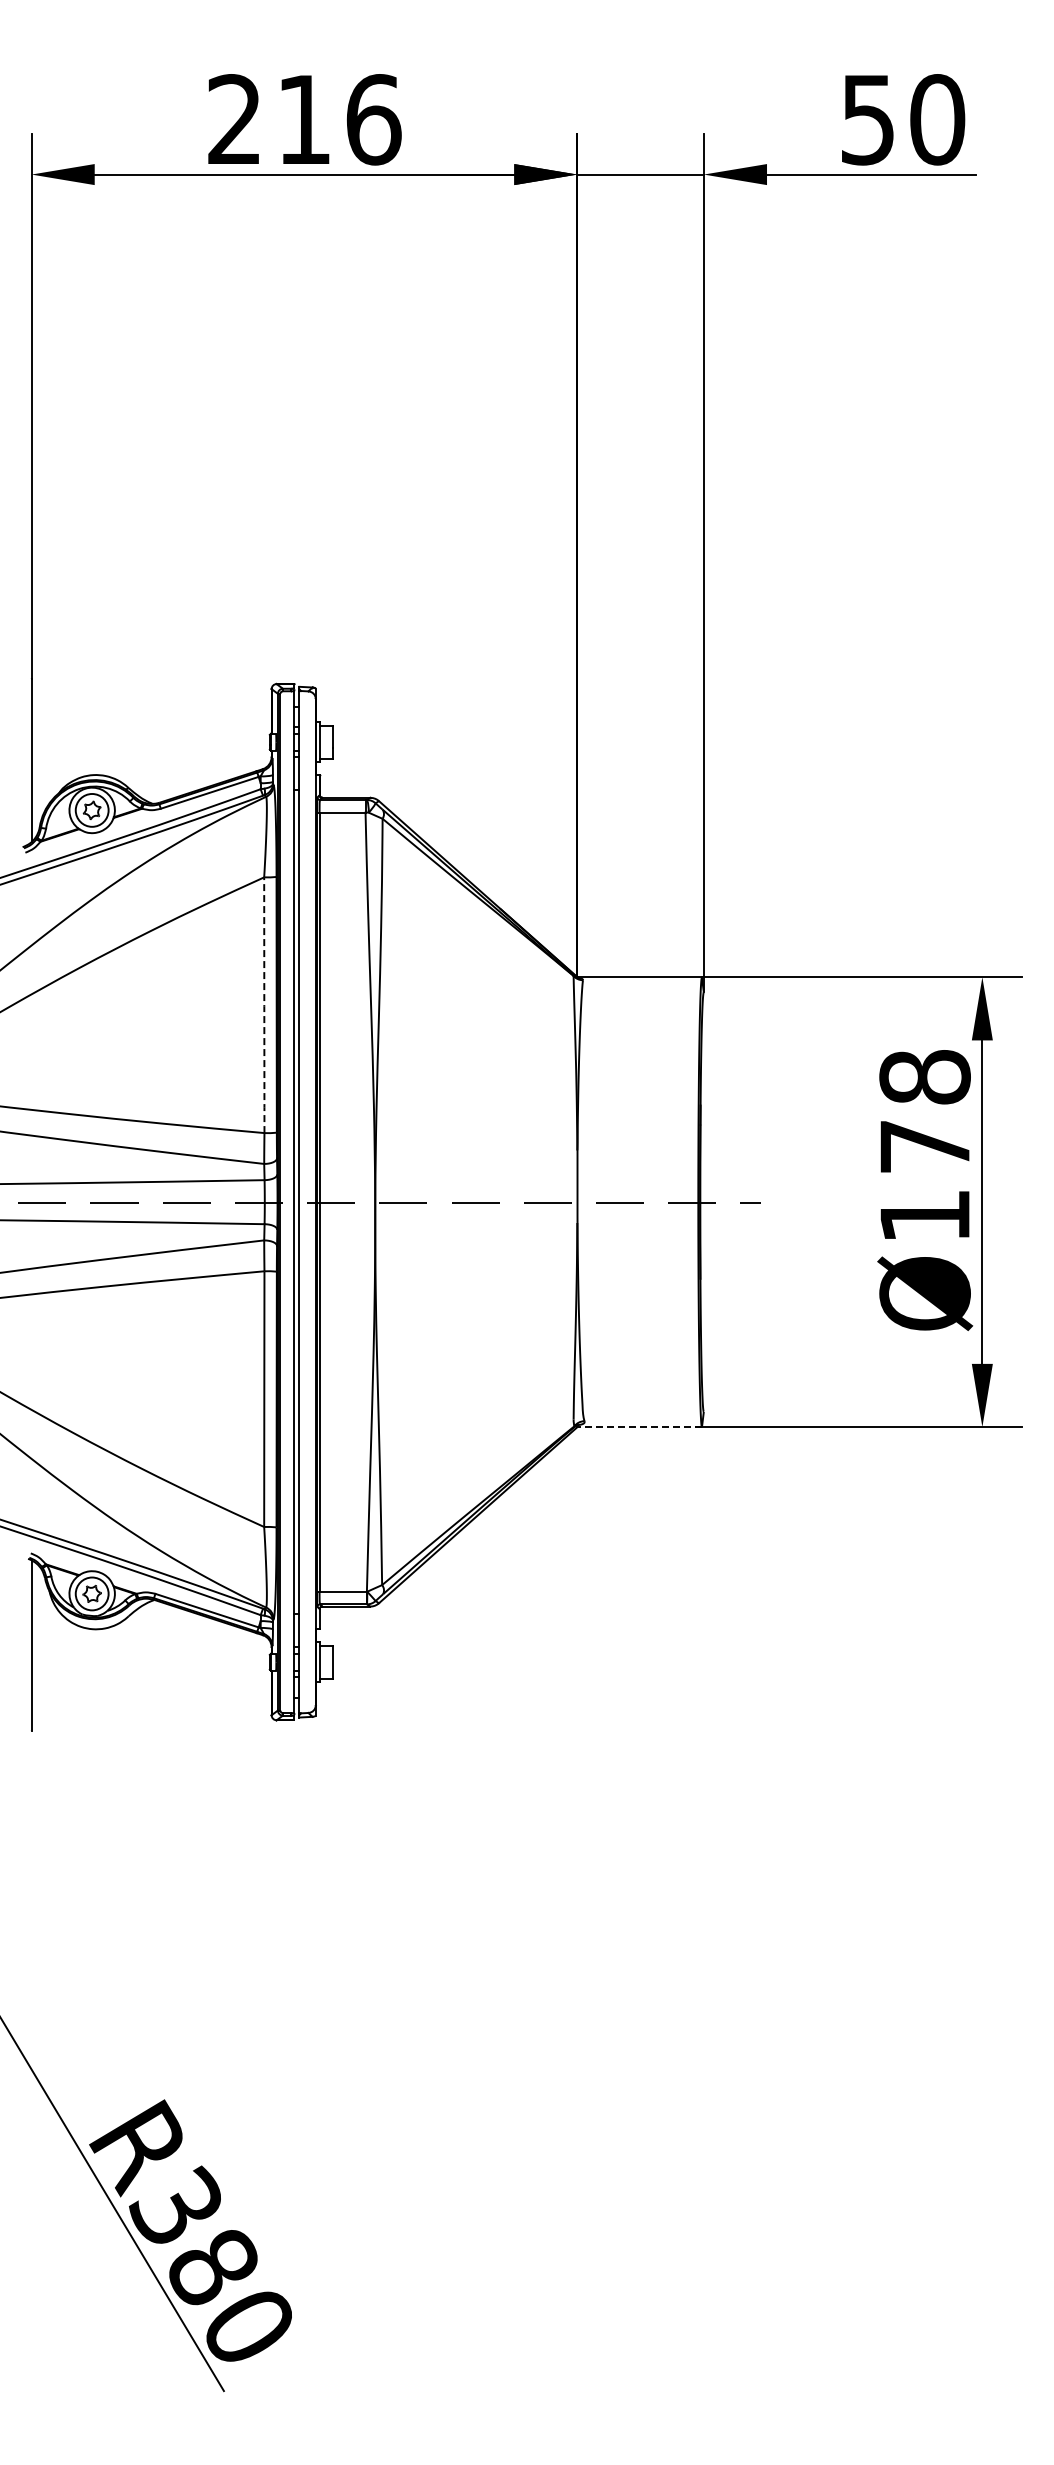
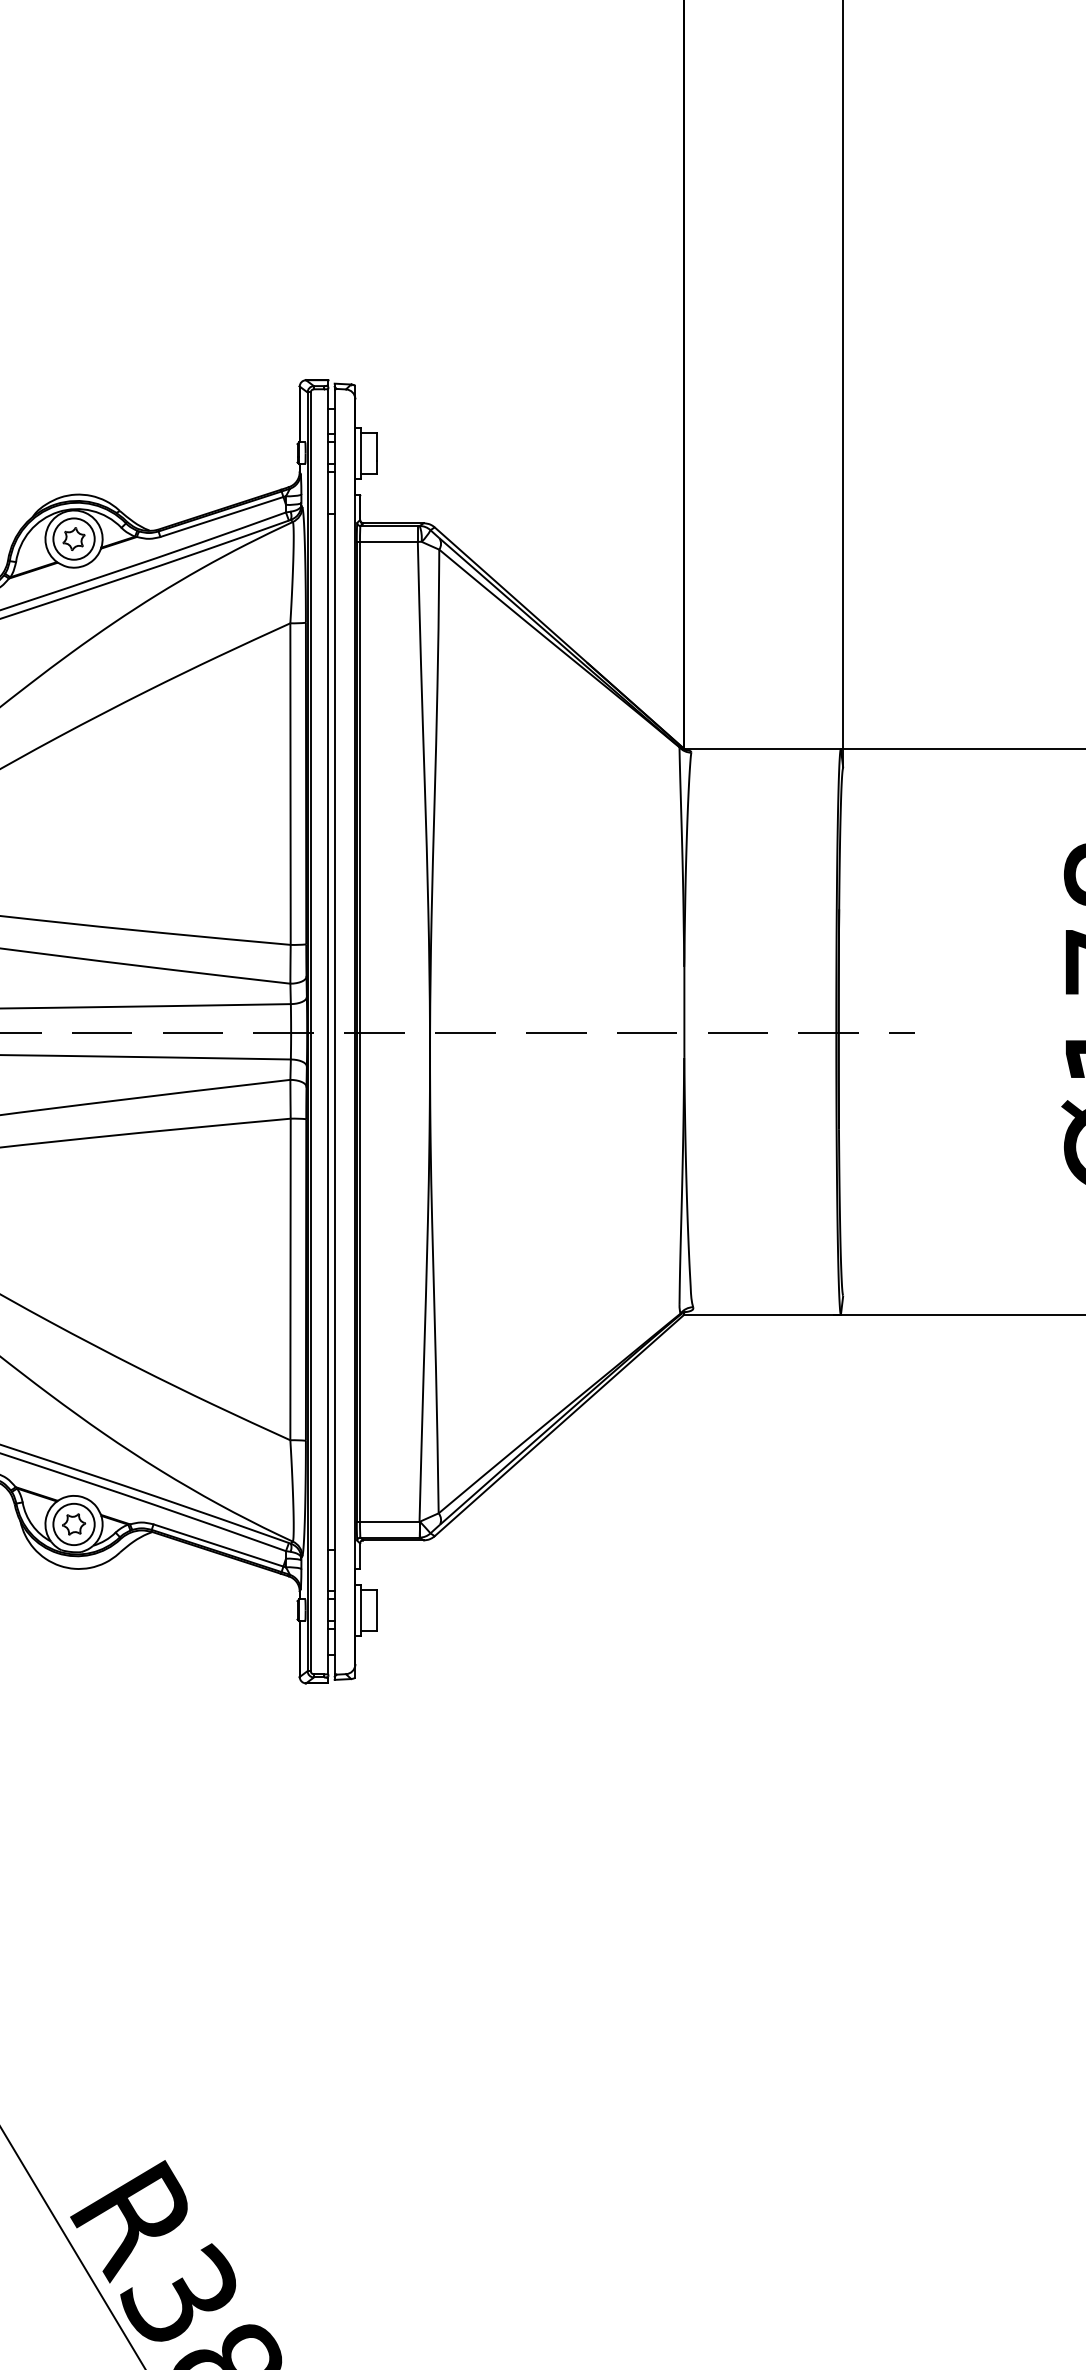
line: (264, 1006) -> (290, 785), dashed -> solid
line: (639, 1427) -> (762, 1315), dashed -> solid

